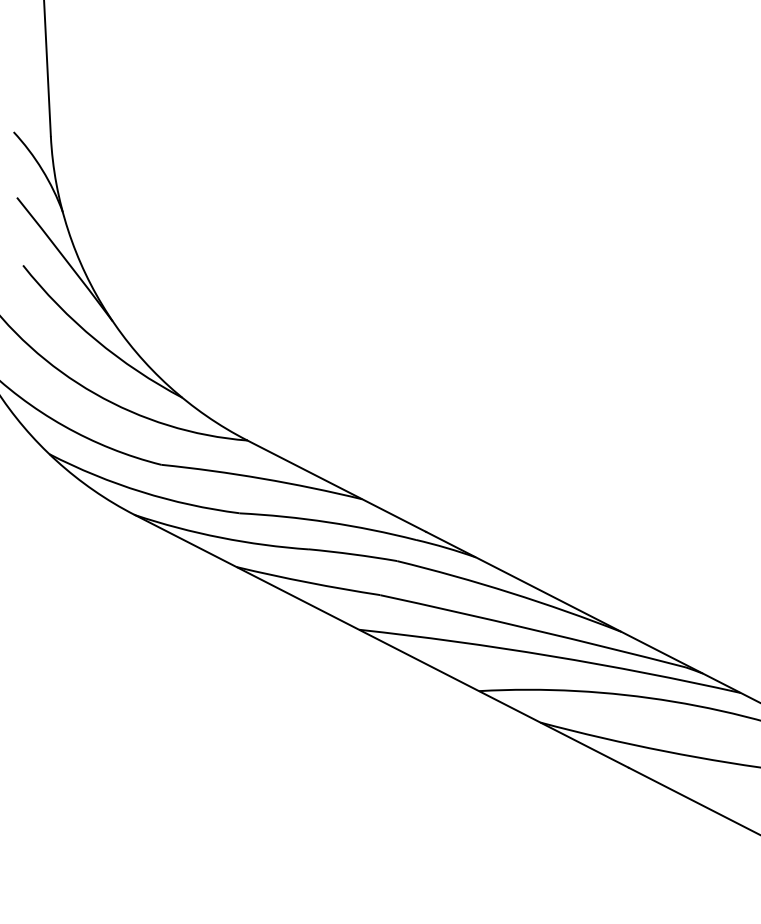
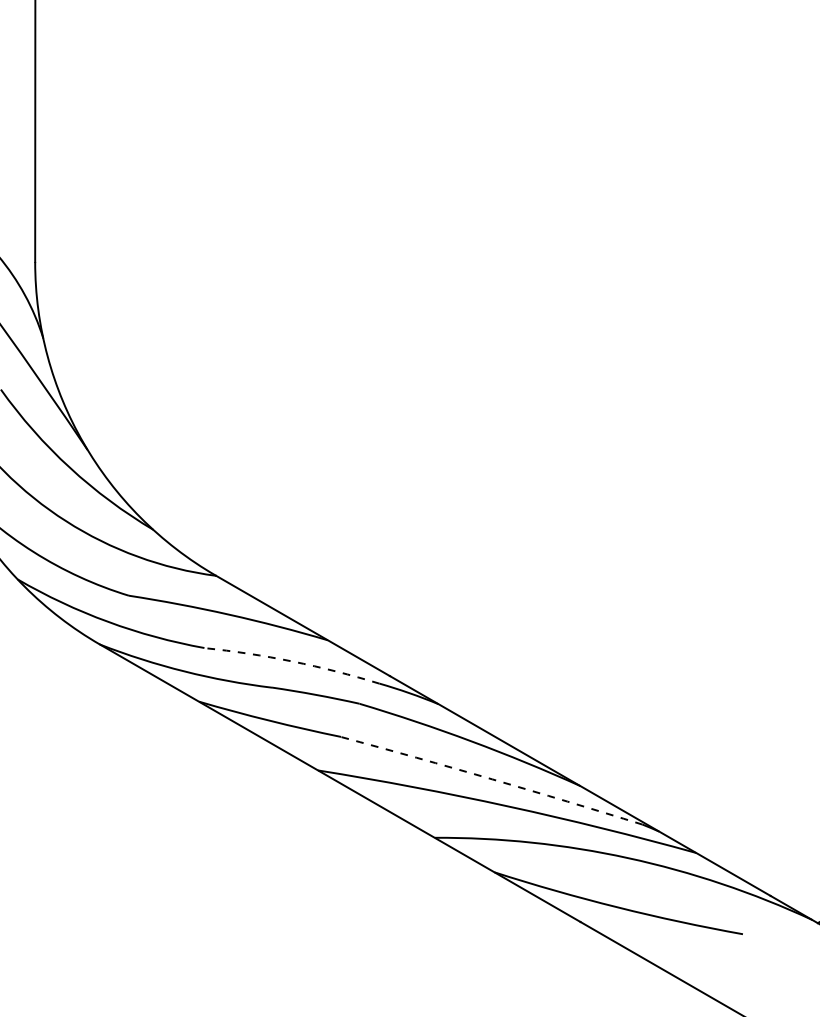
arc: (328, 522) -> (292, 661), solid -> dashed
arc: (533, 629) -> (492, 779), solid -> dashed

